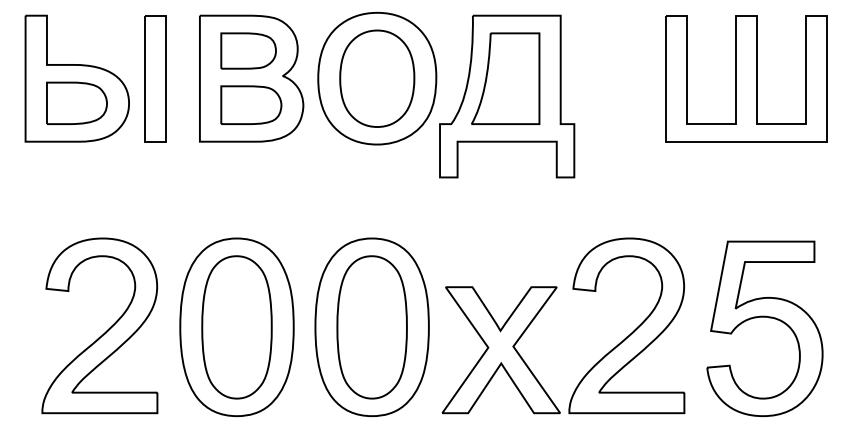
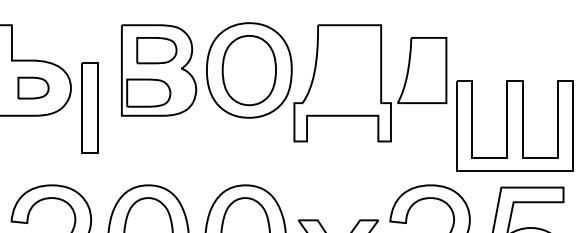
part: (155, 78) -> (89, 107), moved
part: (505, 78) -> (421, 70), moved
part: (746, 78) -> (514, 125), moved
part: (76, 102) -> (33, 87), size x0.7
part: (251, 104) -> (148, 92), moved

